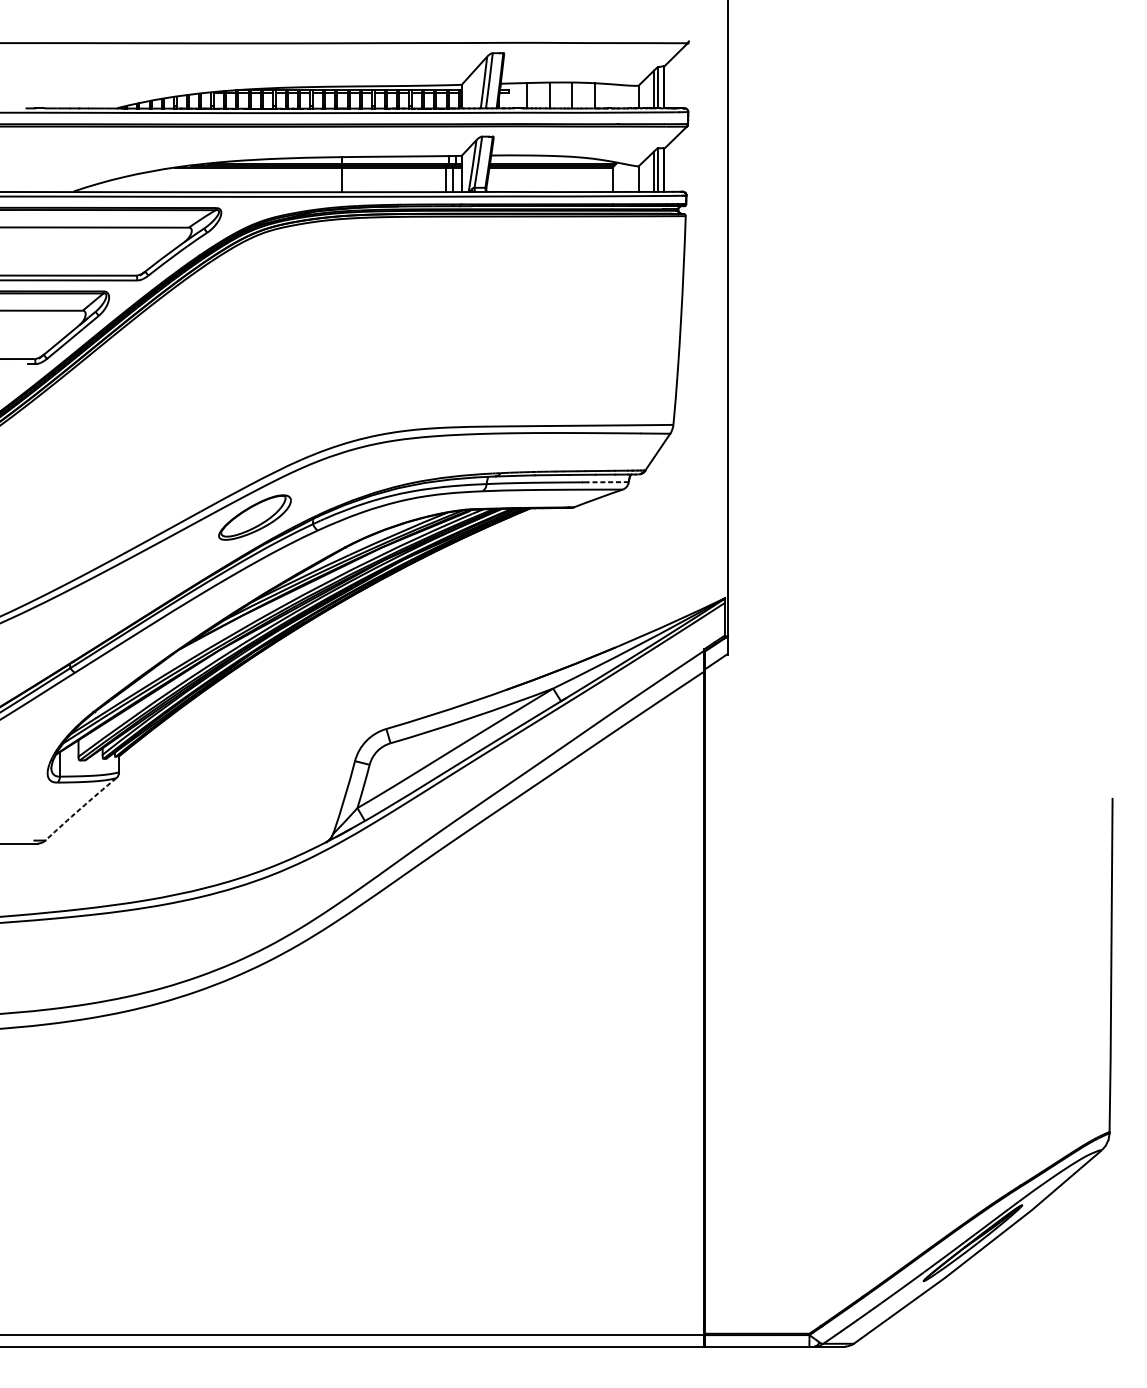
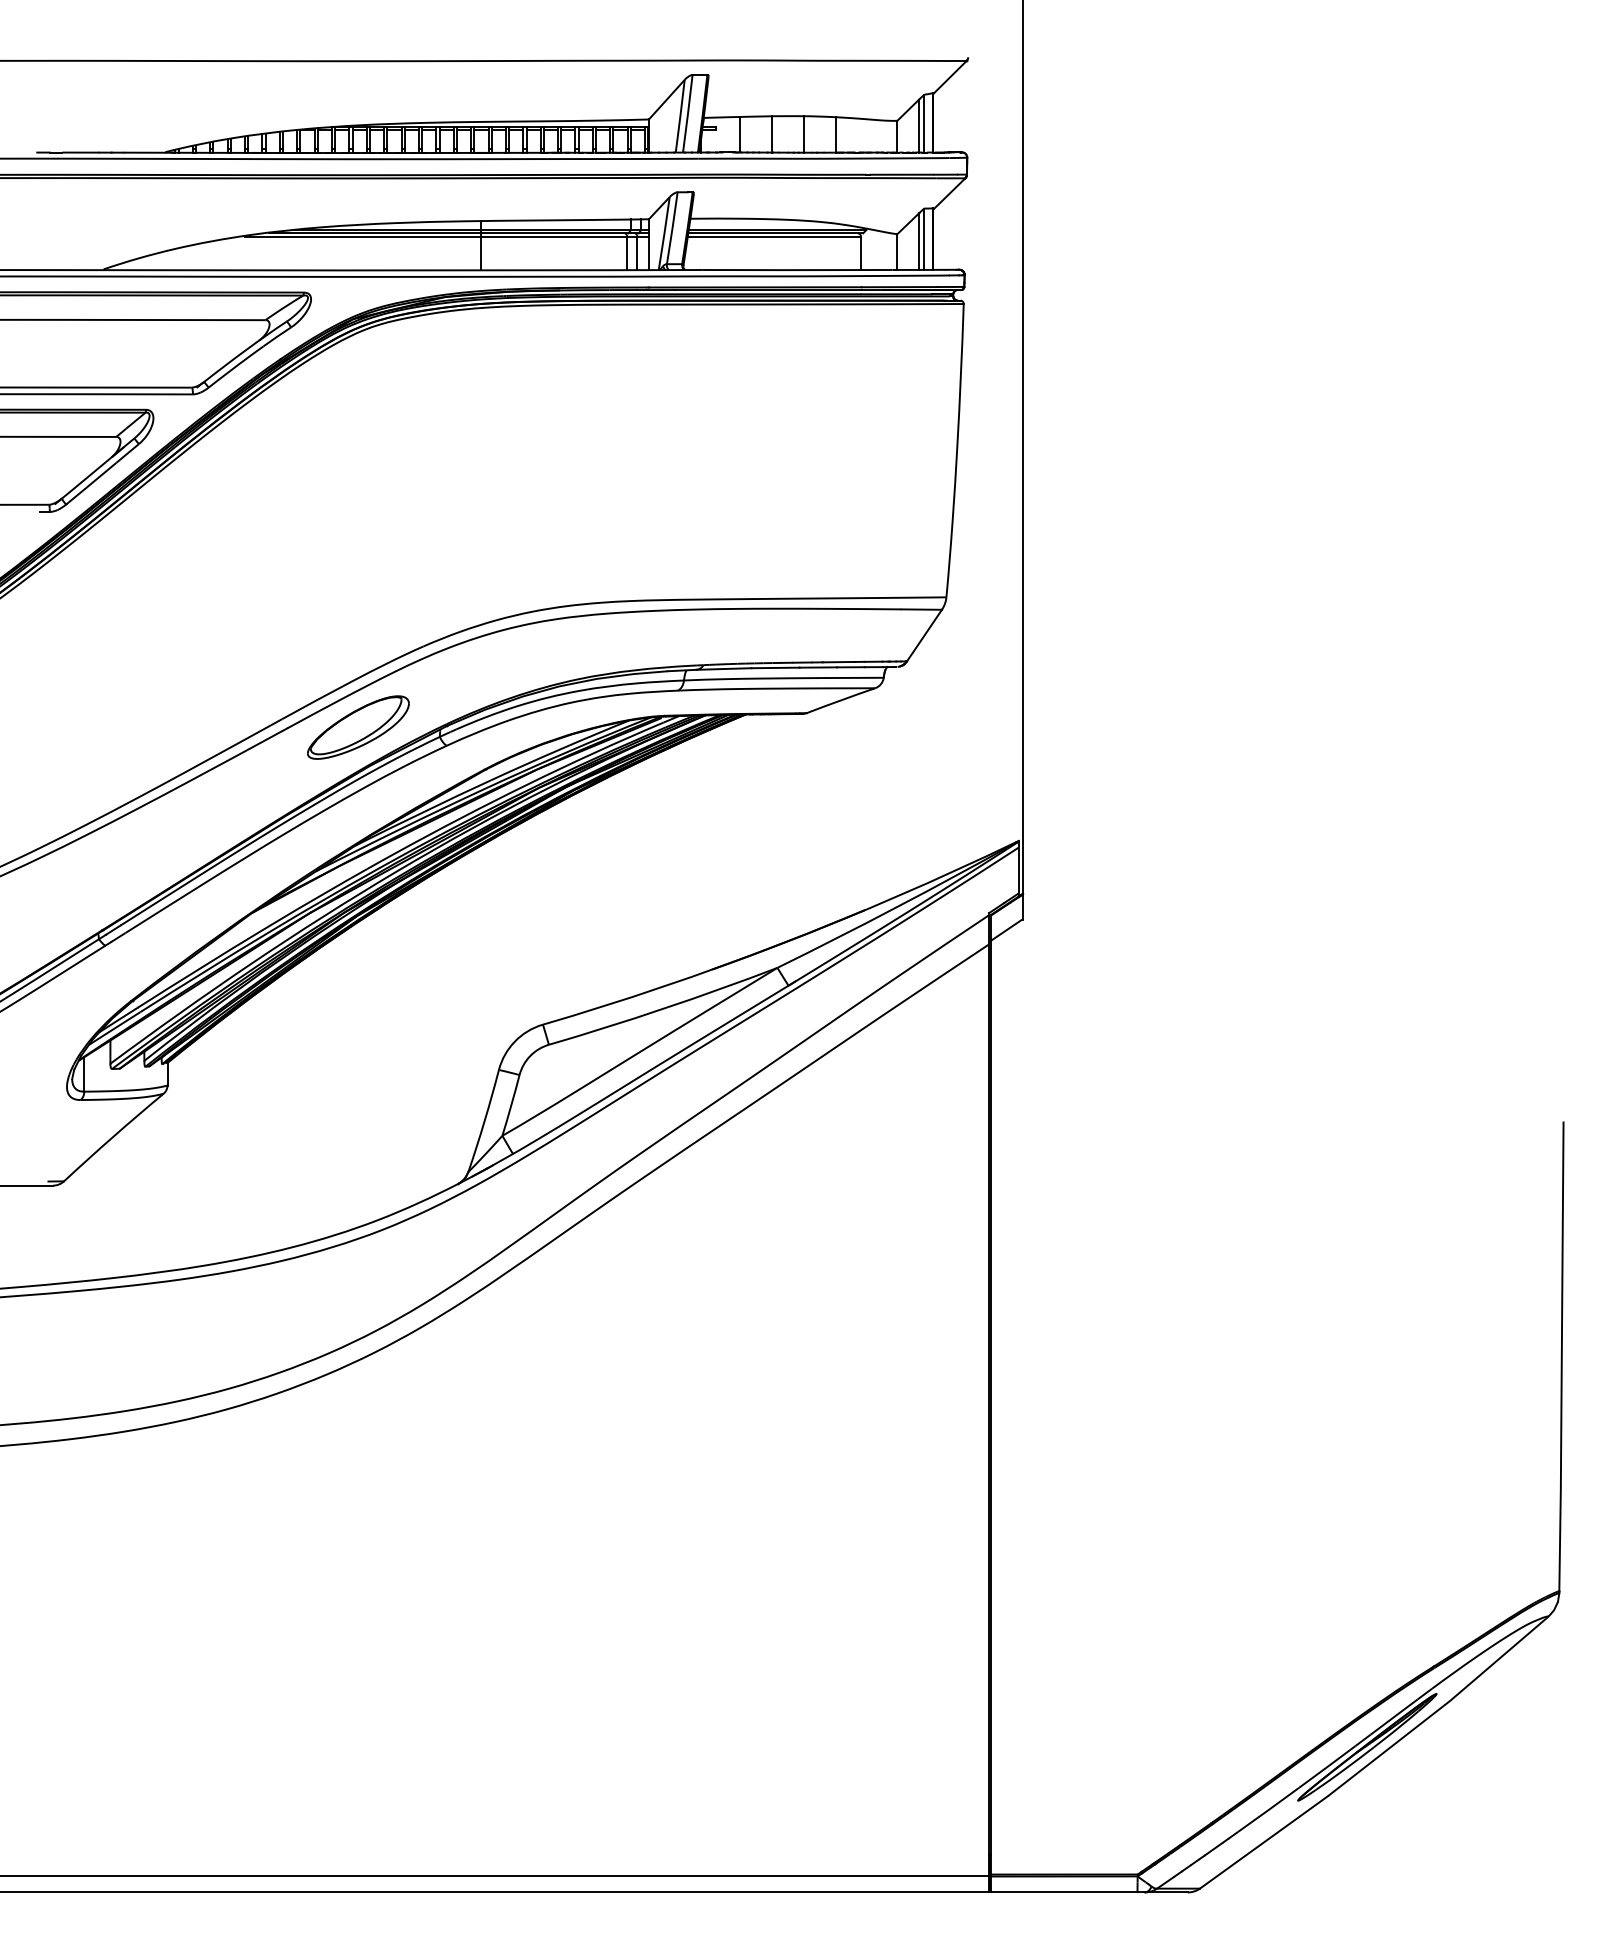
line: (607, 481) -> (853, 677), dashed -> solid
arc: (80, 808) -> (113, 1136), dashed -> solid

